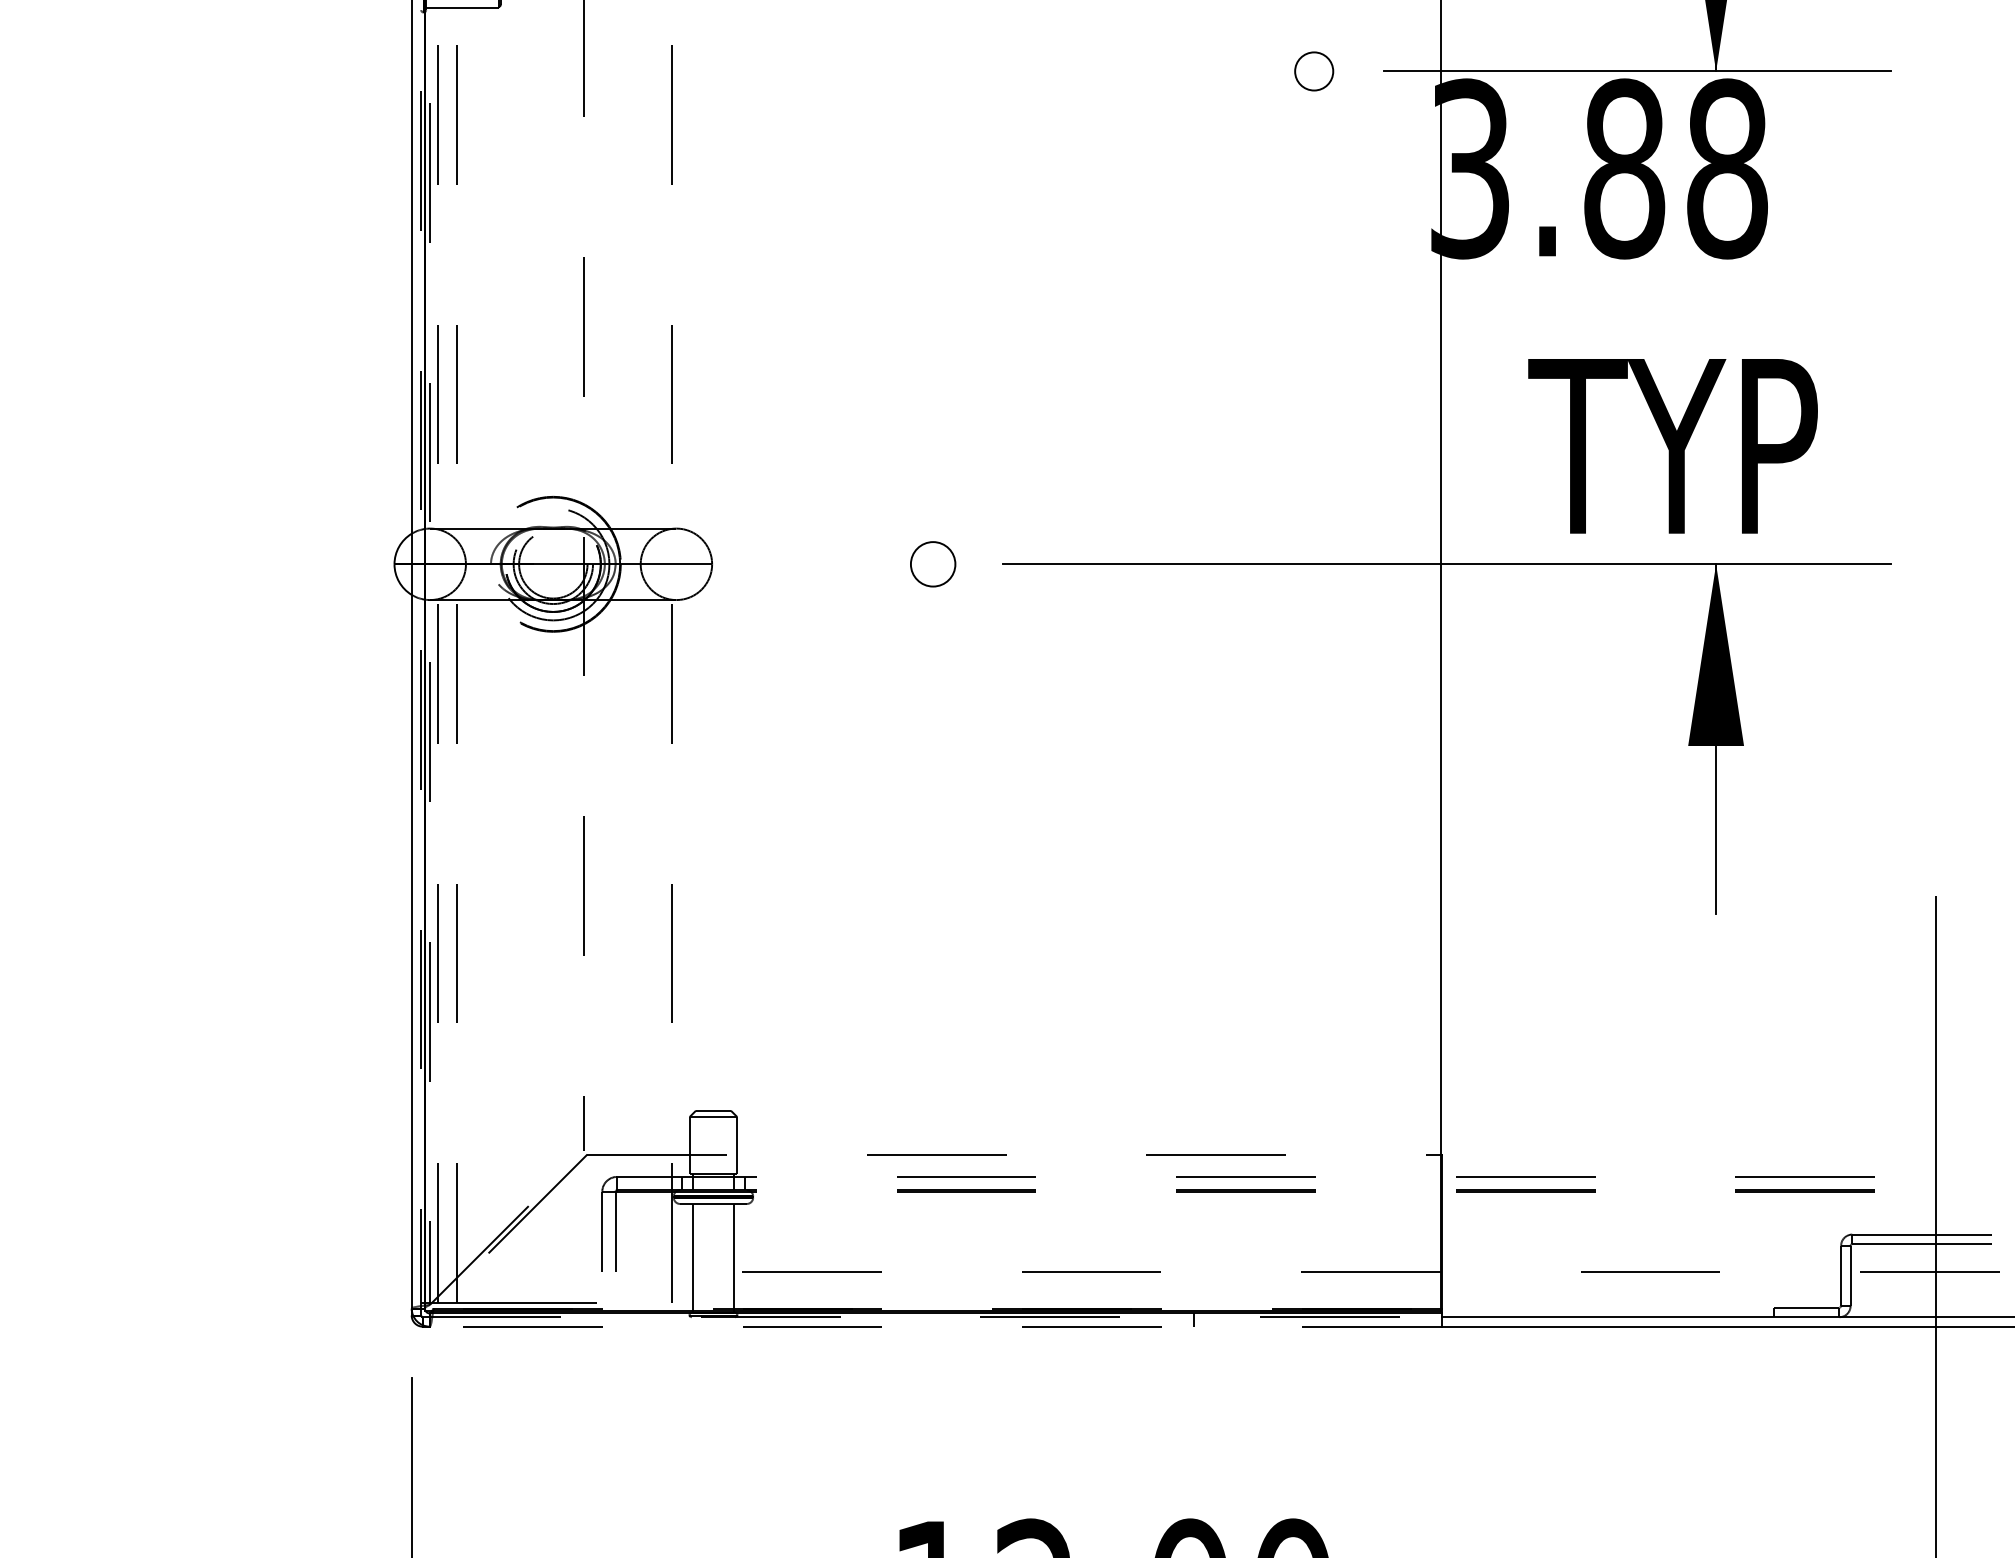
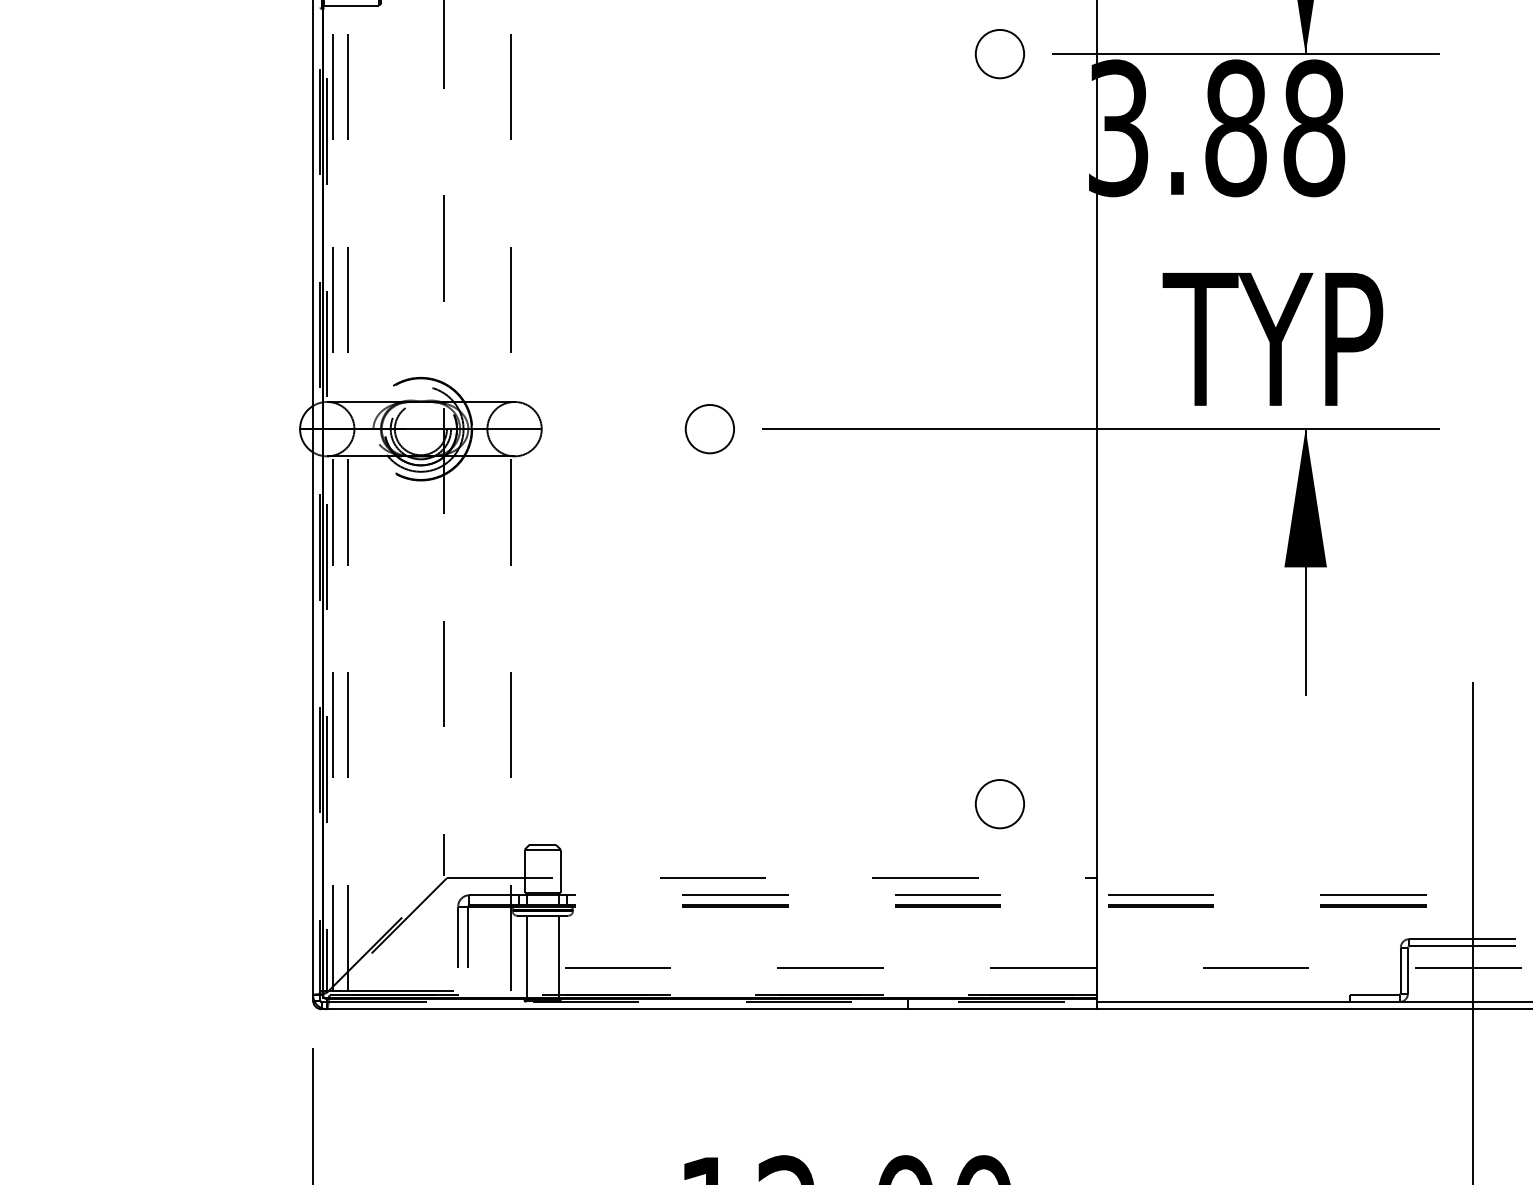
circle: (1313, 71) -> (999, 54), size x1.67
circle: (932, 564) -> (709, 429), size x1.43
circle: (1313, 1056) -> (999, 803), added
line: (935, 1326) -> (711, 1009), dashed -> solid

